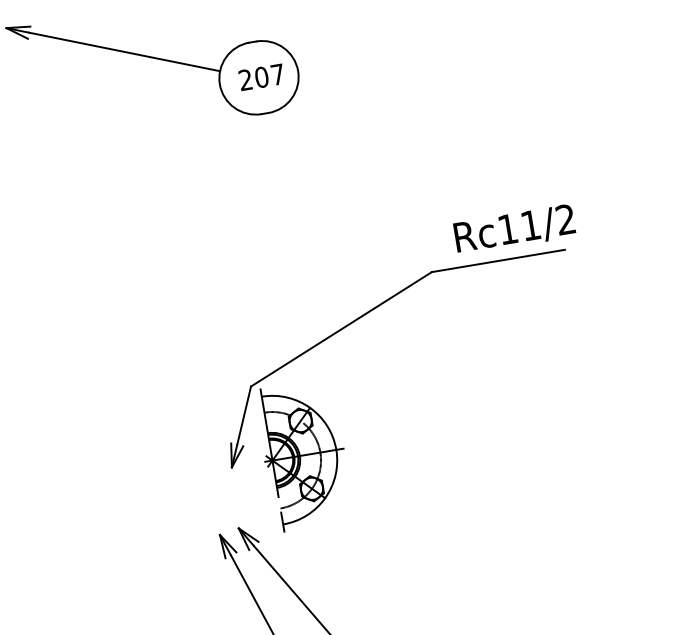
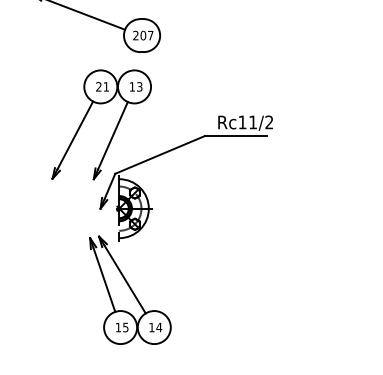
part: (231, 295) -> (113, 131), added

